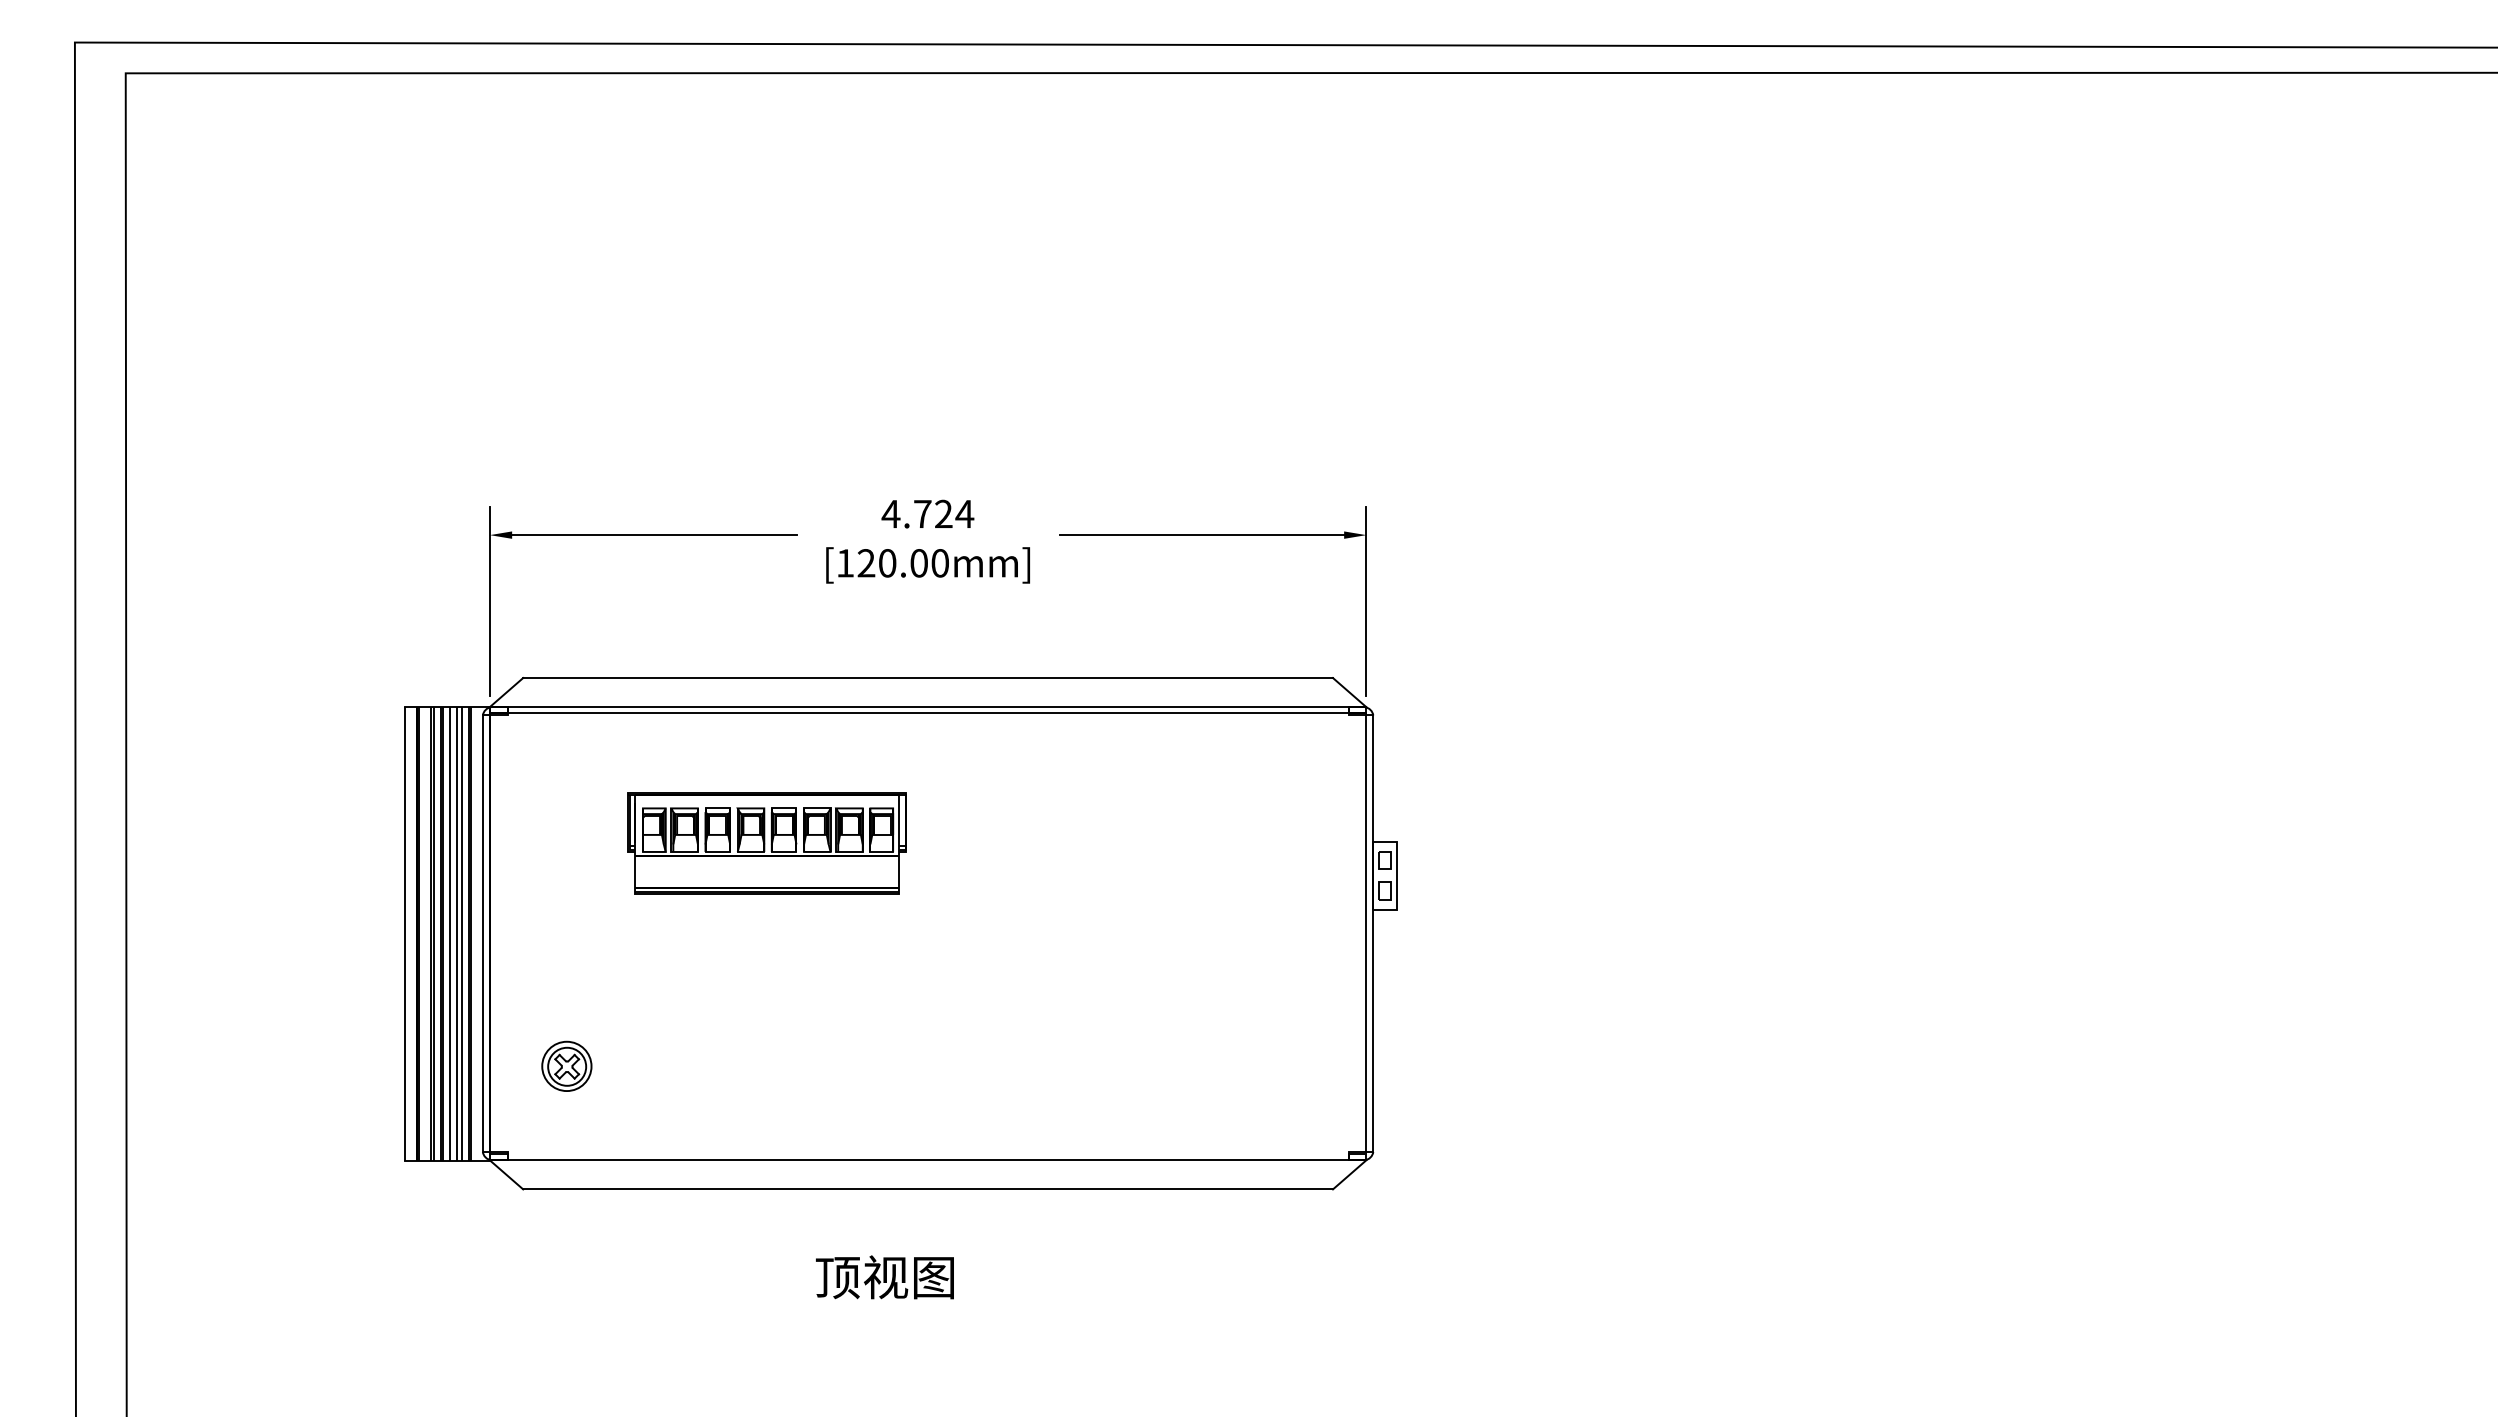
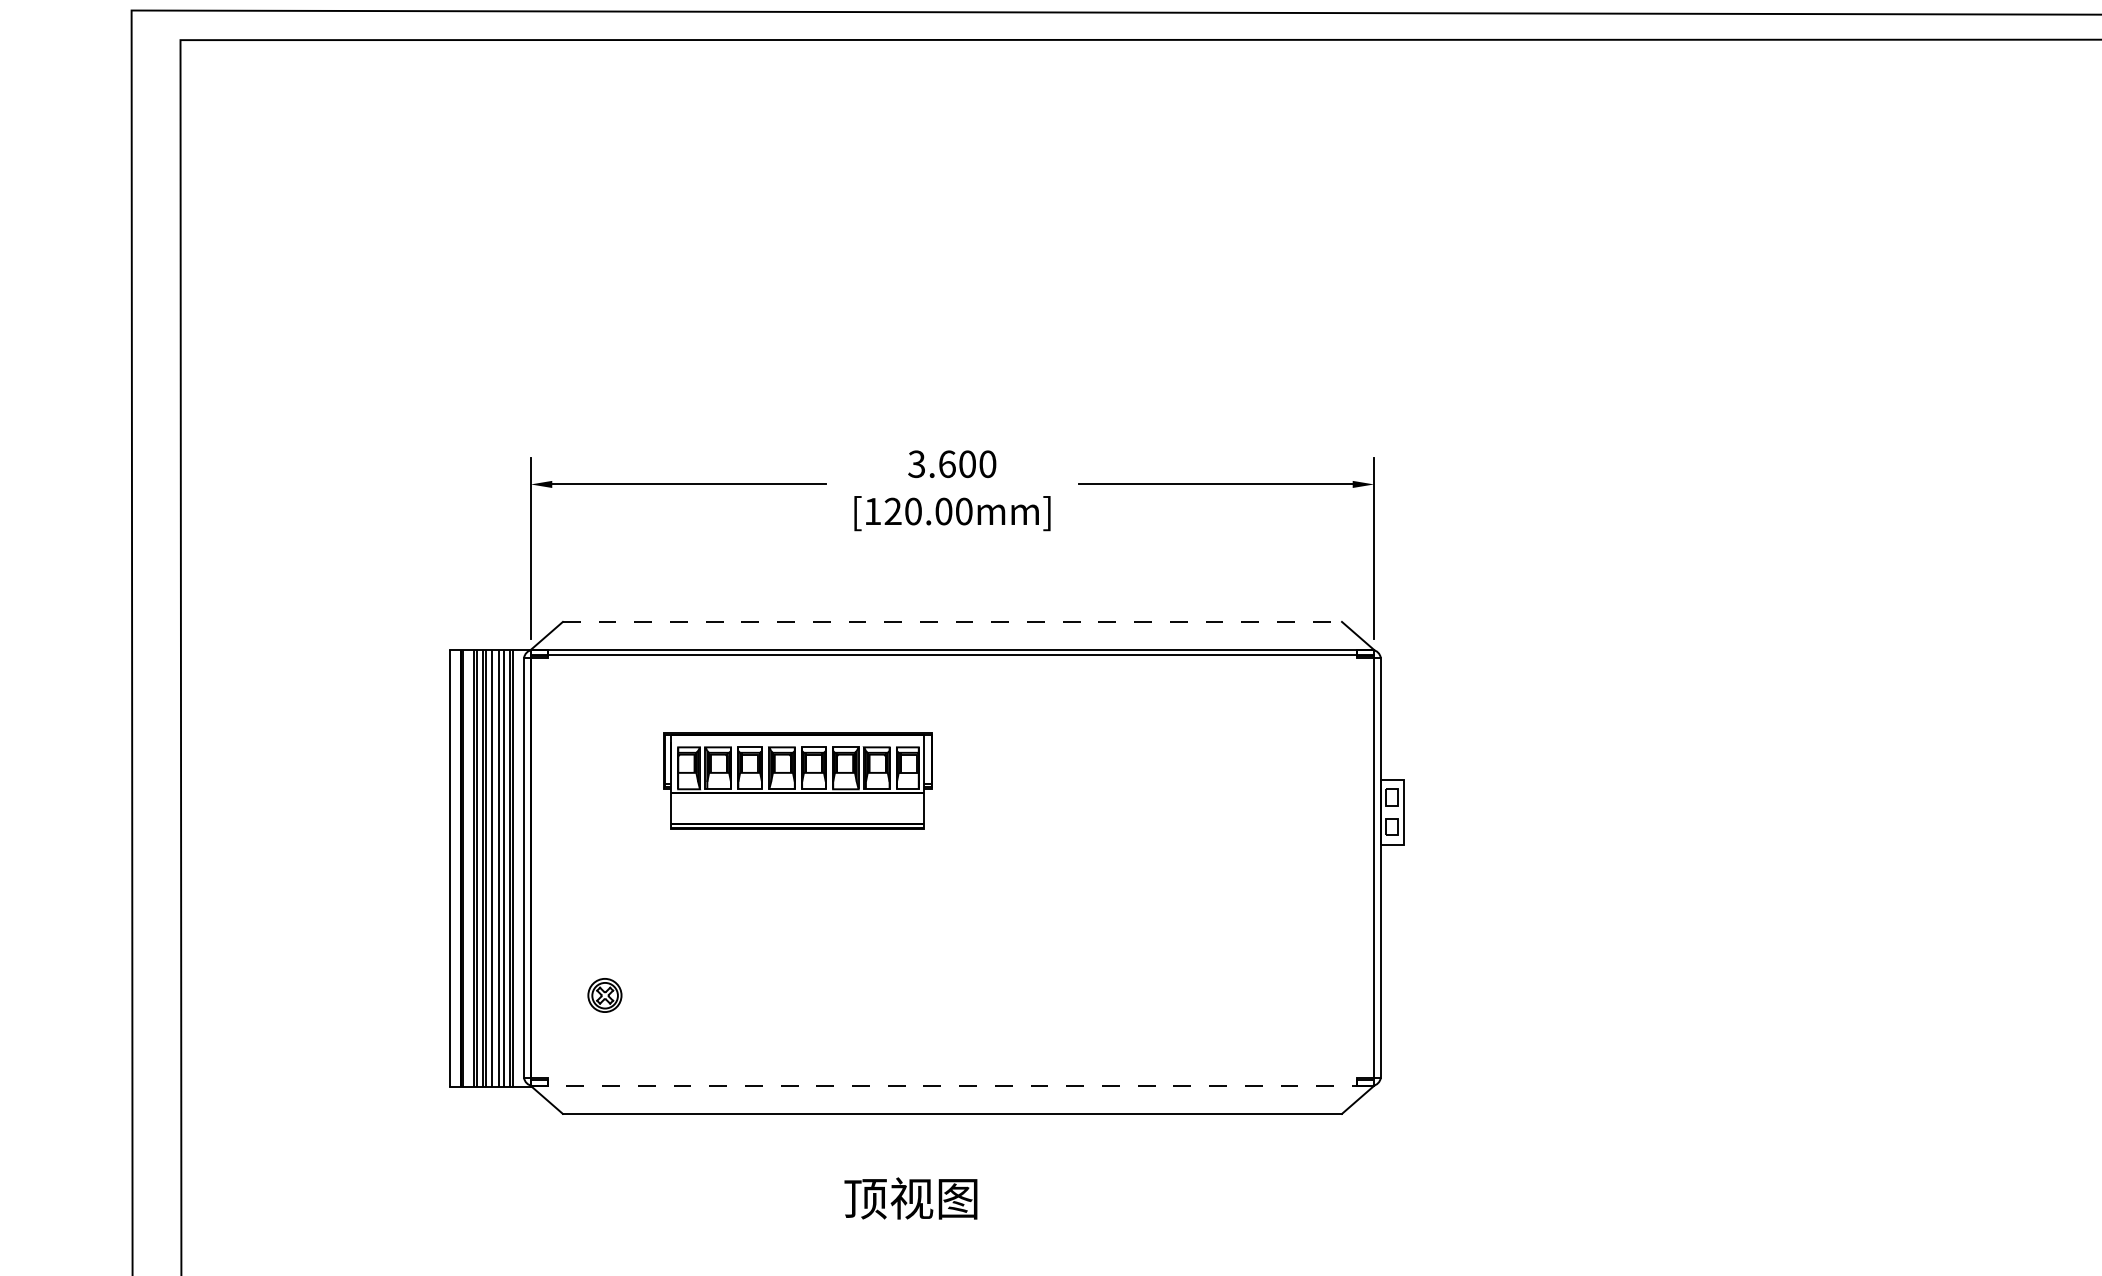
text: (927, 513) -> (951, 463), 4.724 -> 3.600
line: (928, 678) -> (952, 622), solid -> dashed
part: (566, 1065) -> (604, 994), size x0.7
line: (928, 1160) -> (952, 1086), solid -> dashed

